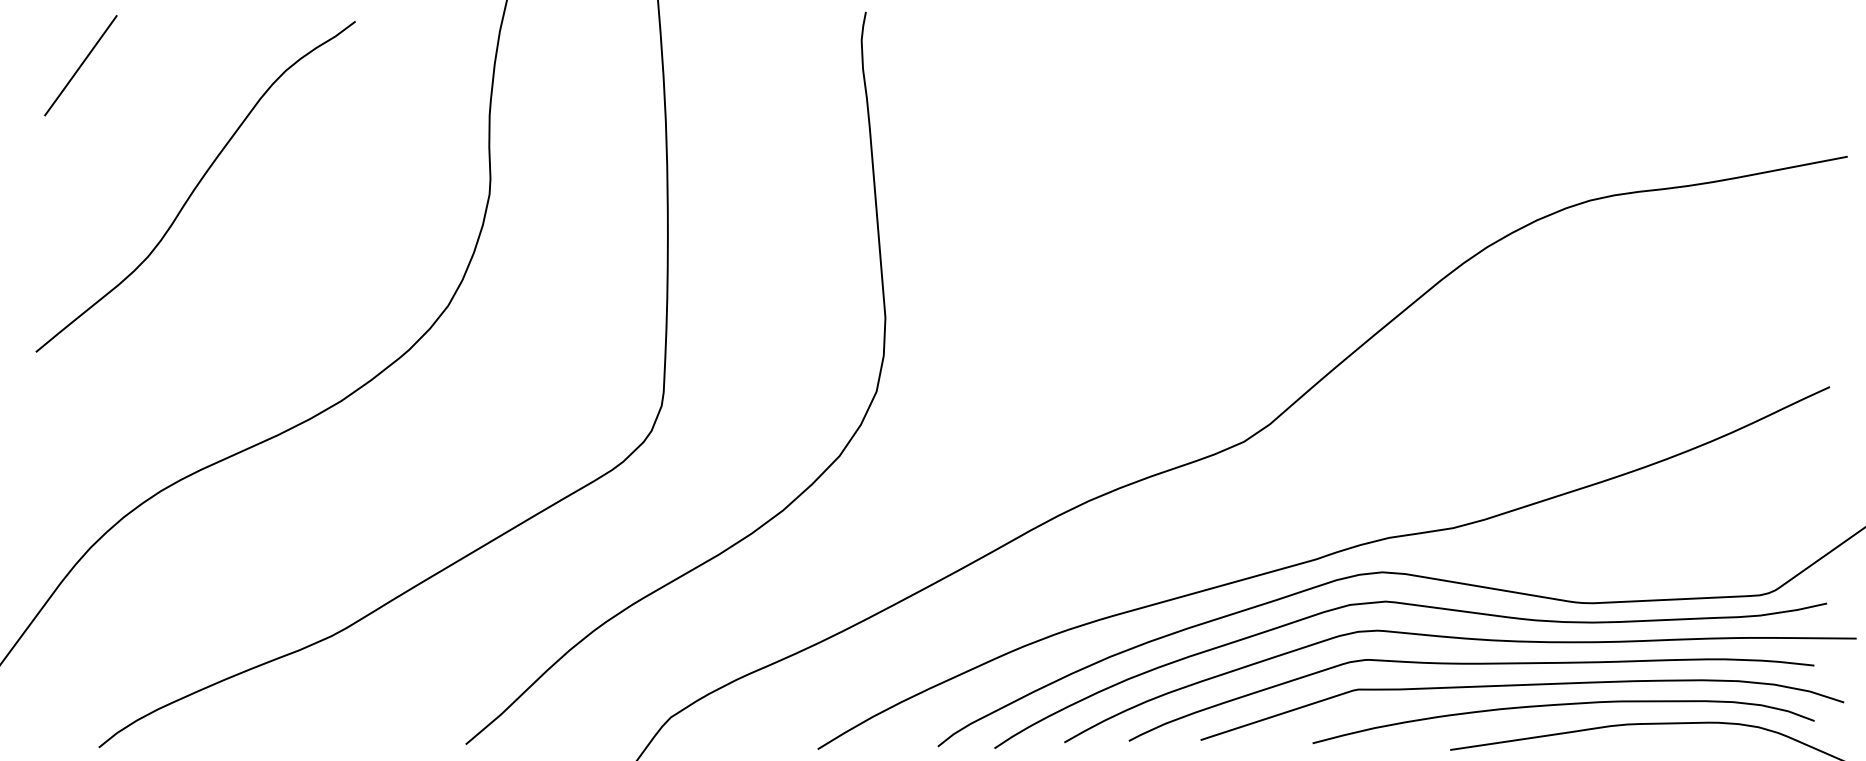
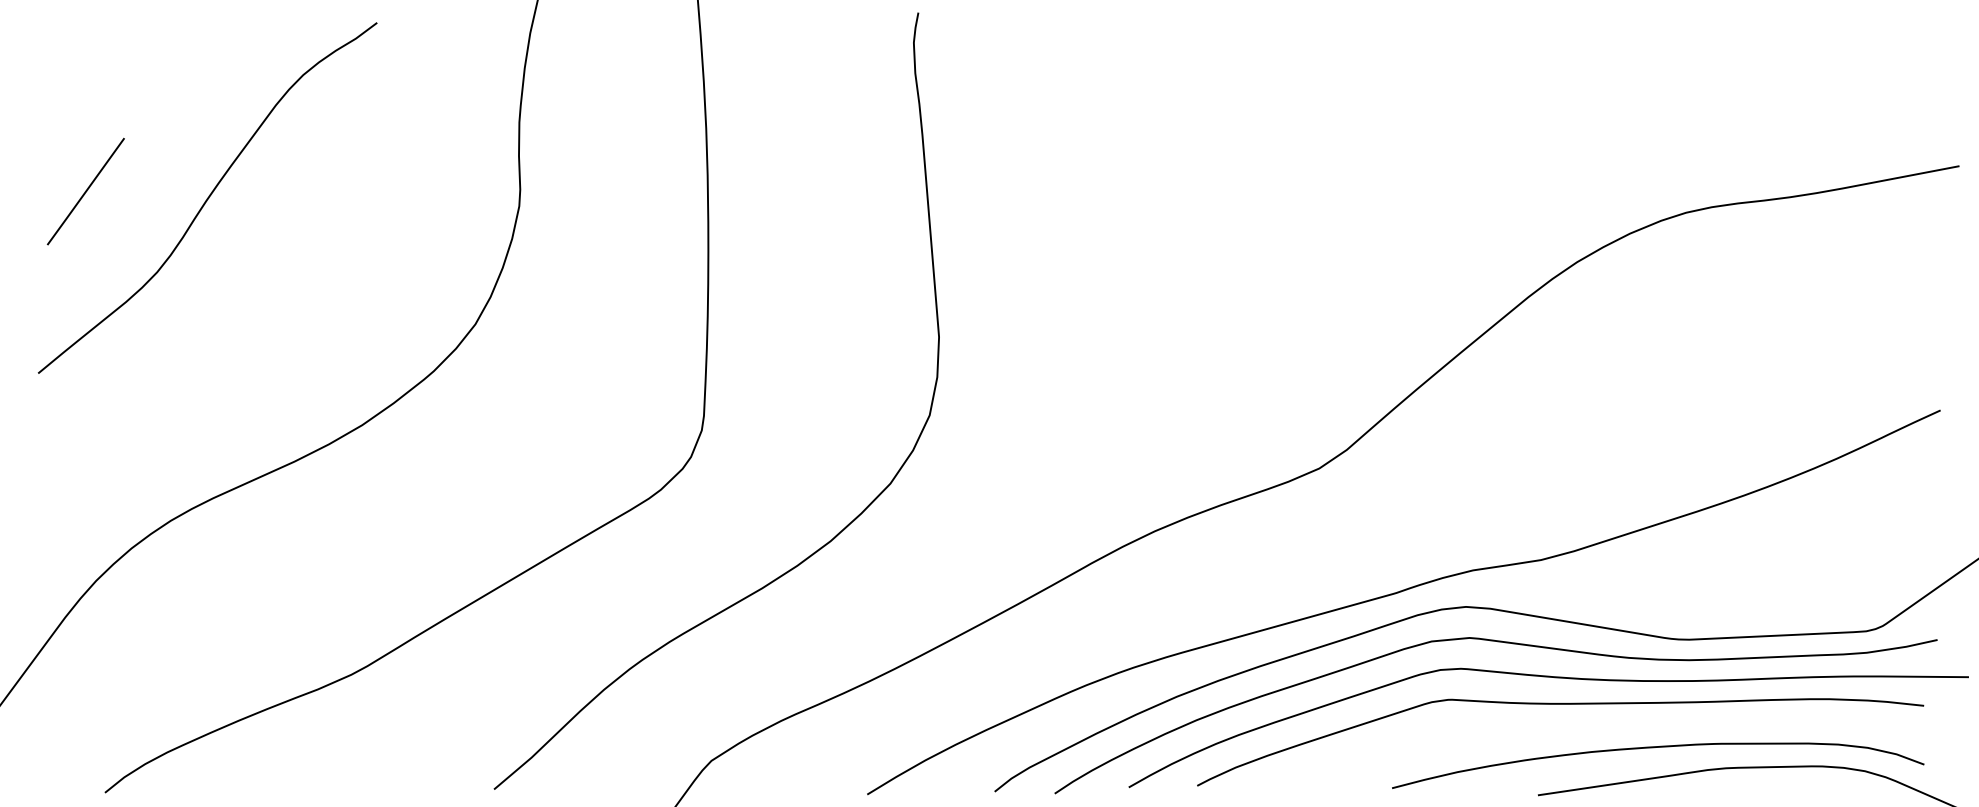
line: (80, 65) -> (85, 191), moved
curve: (1518, 686) -> (1610, 727), removed

